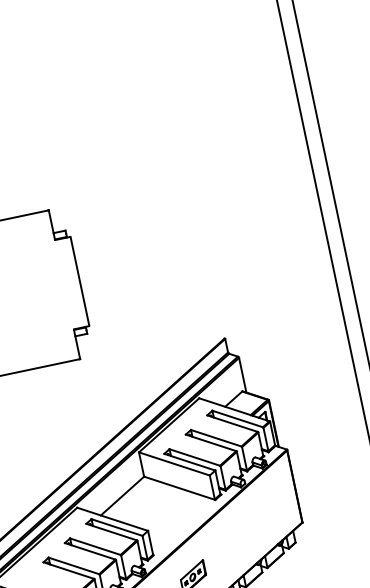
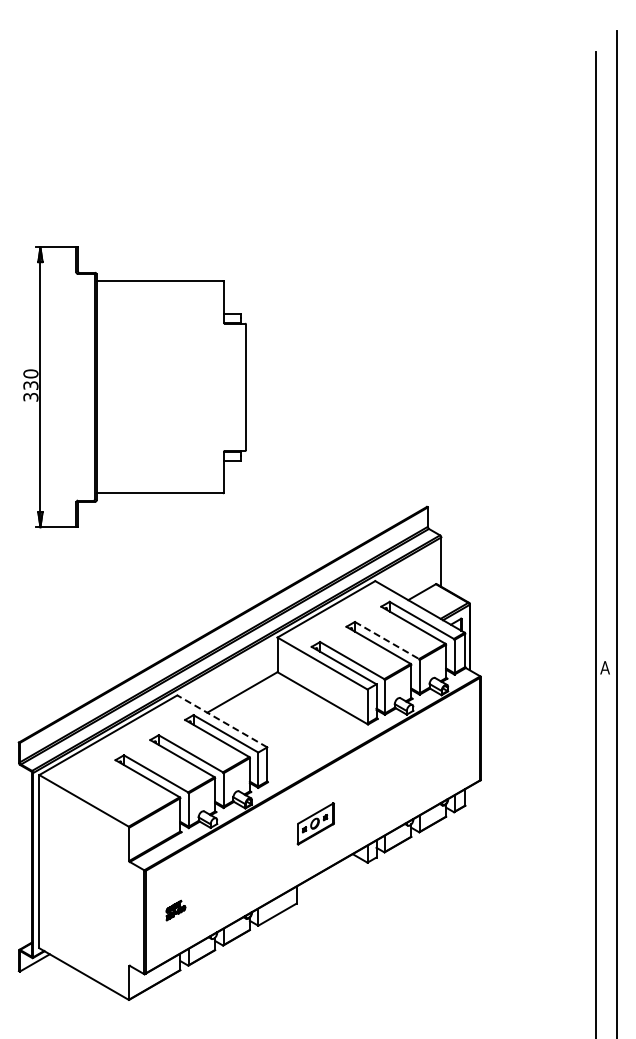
line: (216, 438) -> (387, 640), solid -> dashed
line: (112, 519) -> (222, 721), solid -> dashed

